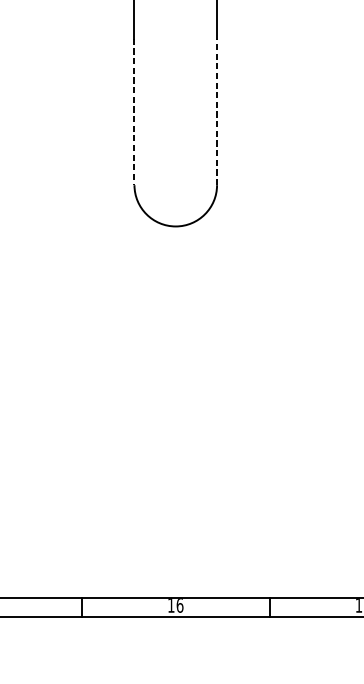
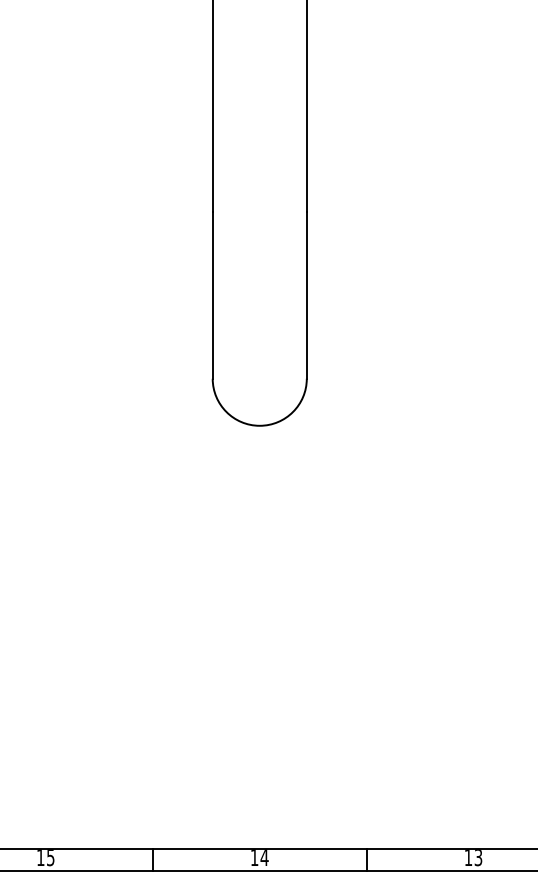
line: (216, 111) -> (306, 294), dashed -> solid
line: (134, 112) -> (212, 295), dashed -> solid
text: (179, 606) -> (264, 858), 16 -> 14

